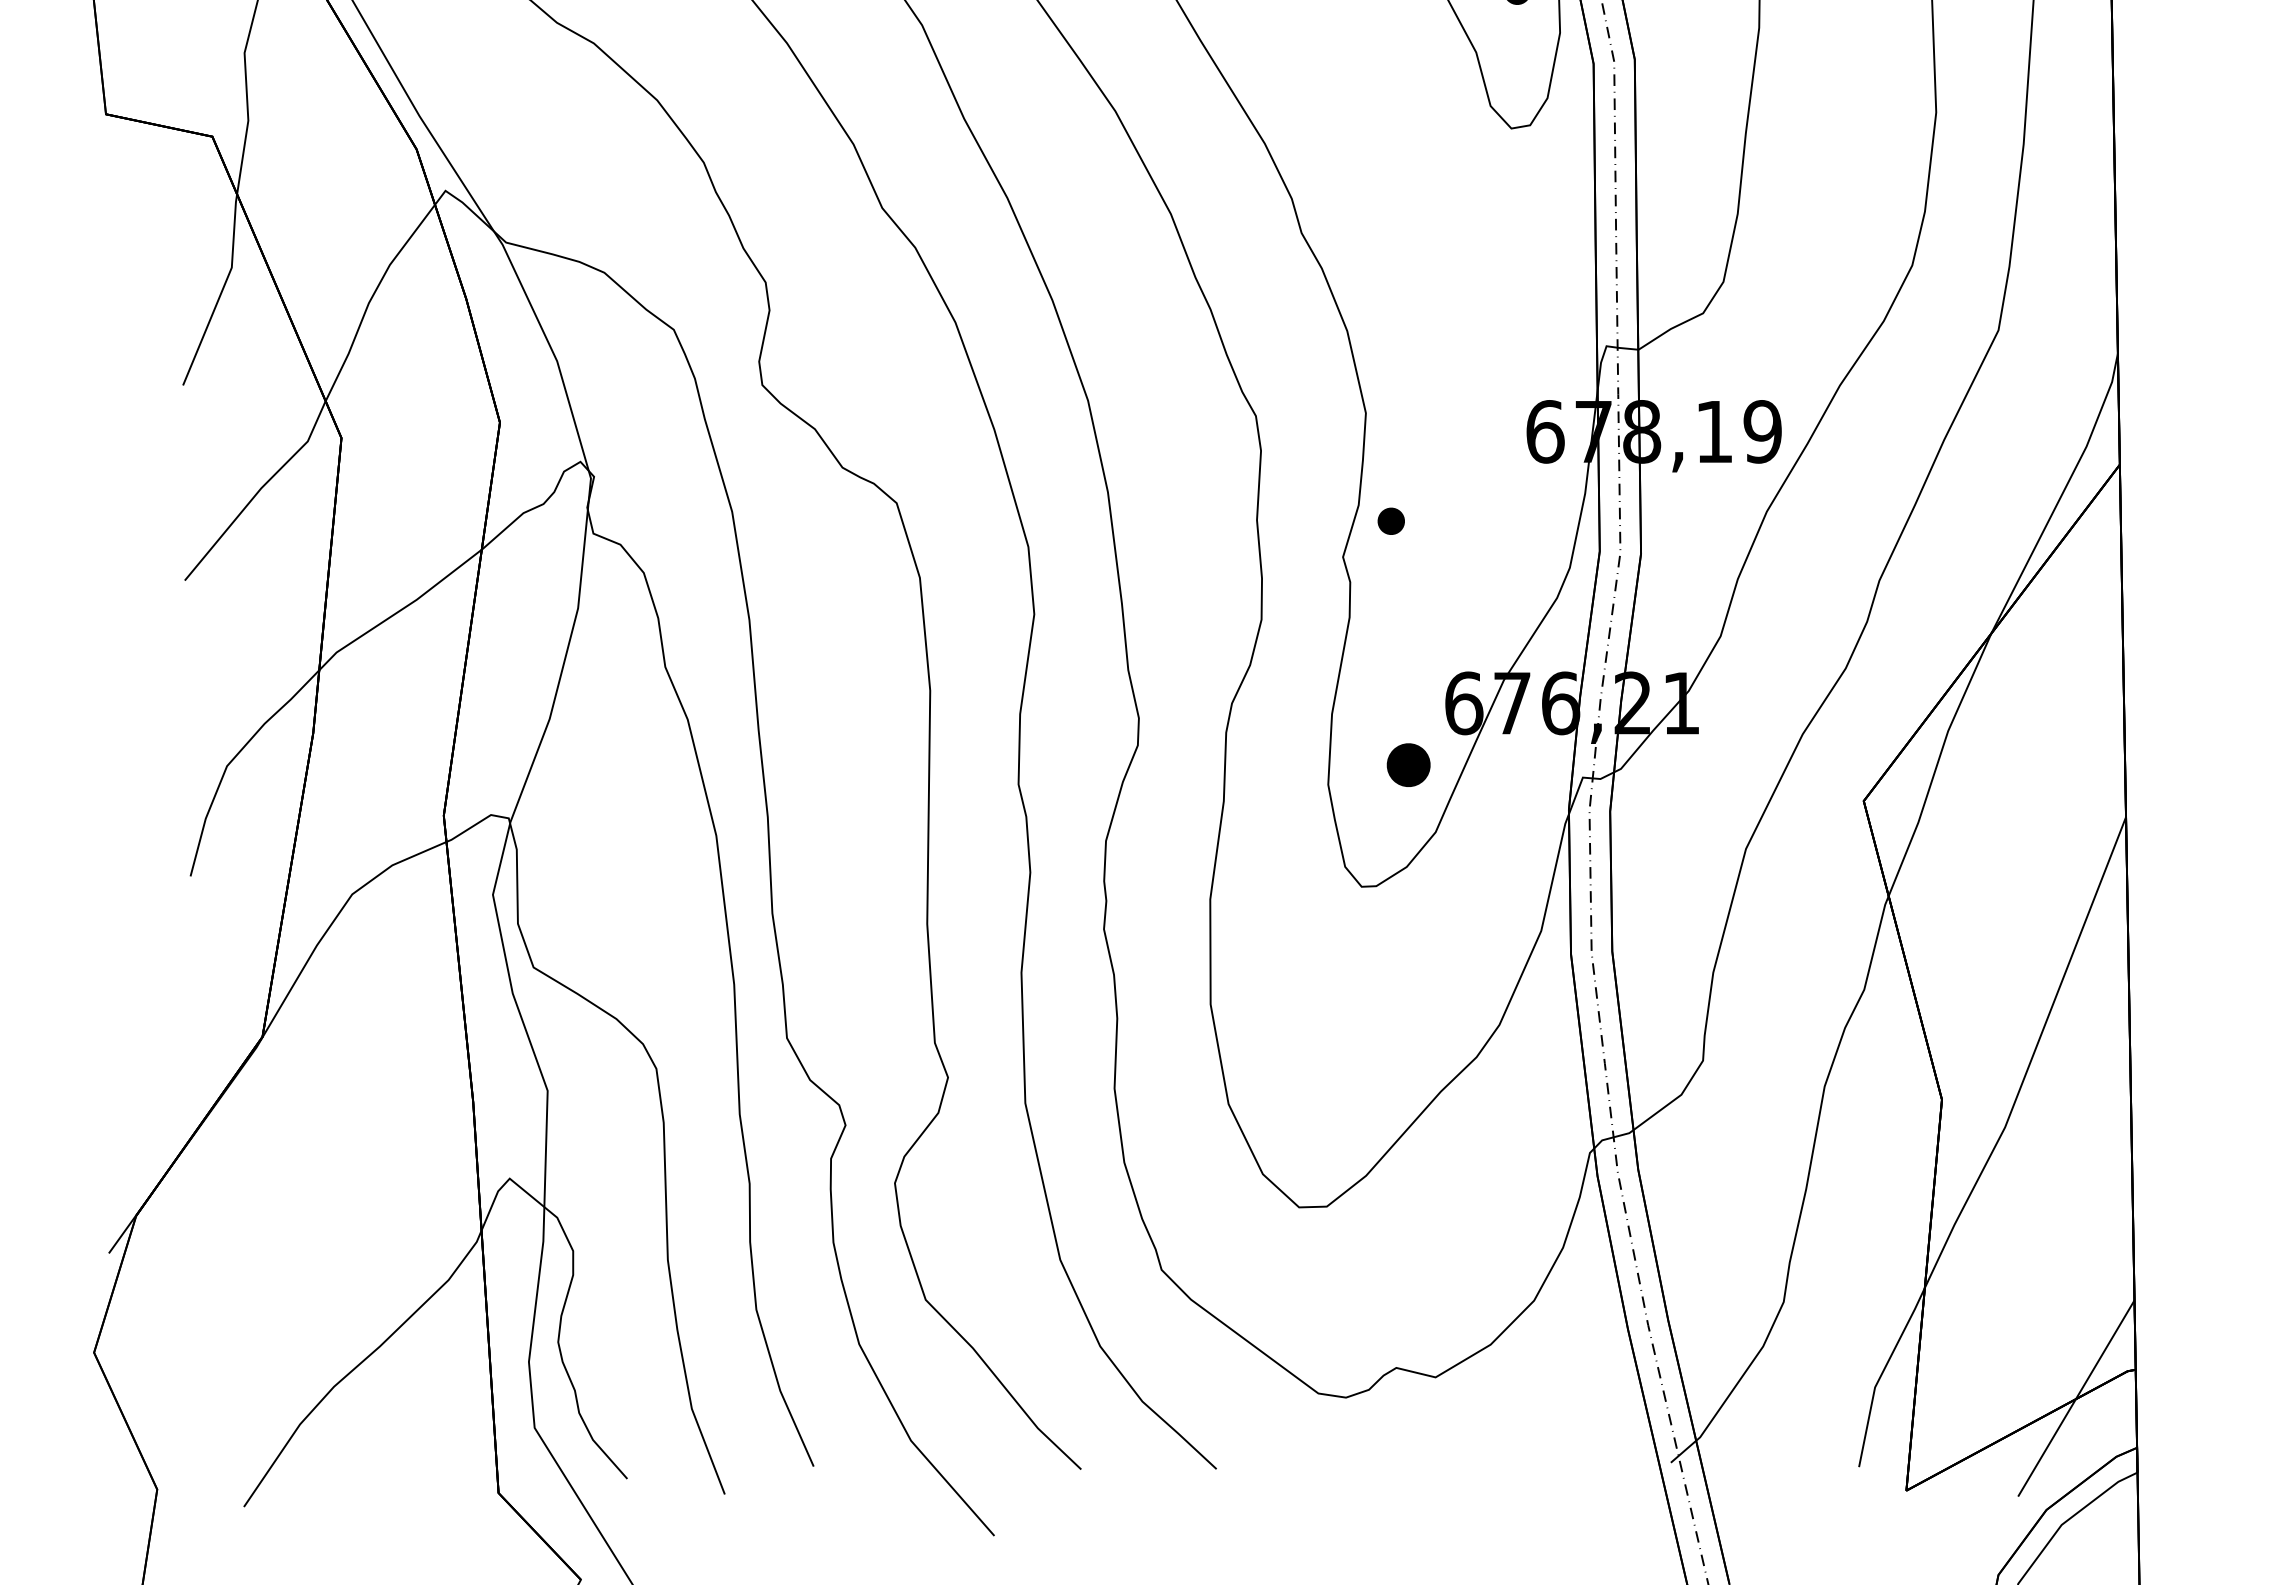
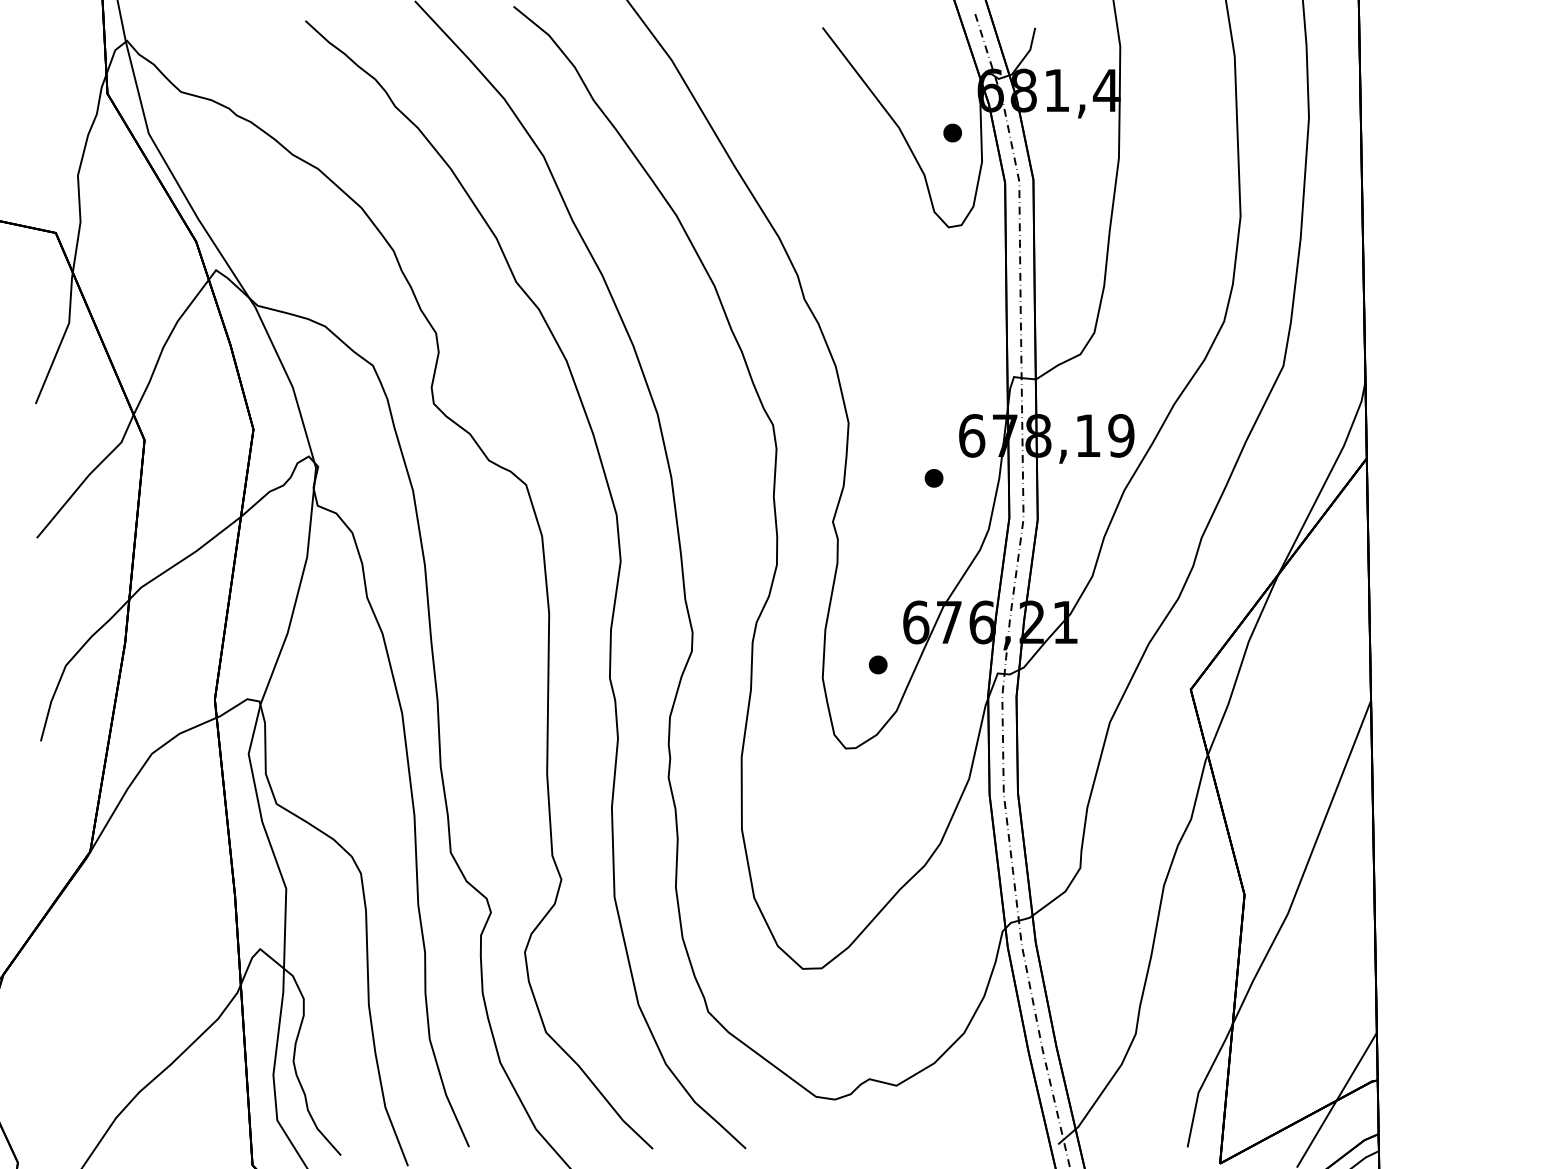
part: (1390, 521) -> (933, 478), moved
part: (1409, 764) -> (878, 664), size x0.62

